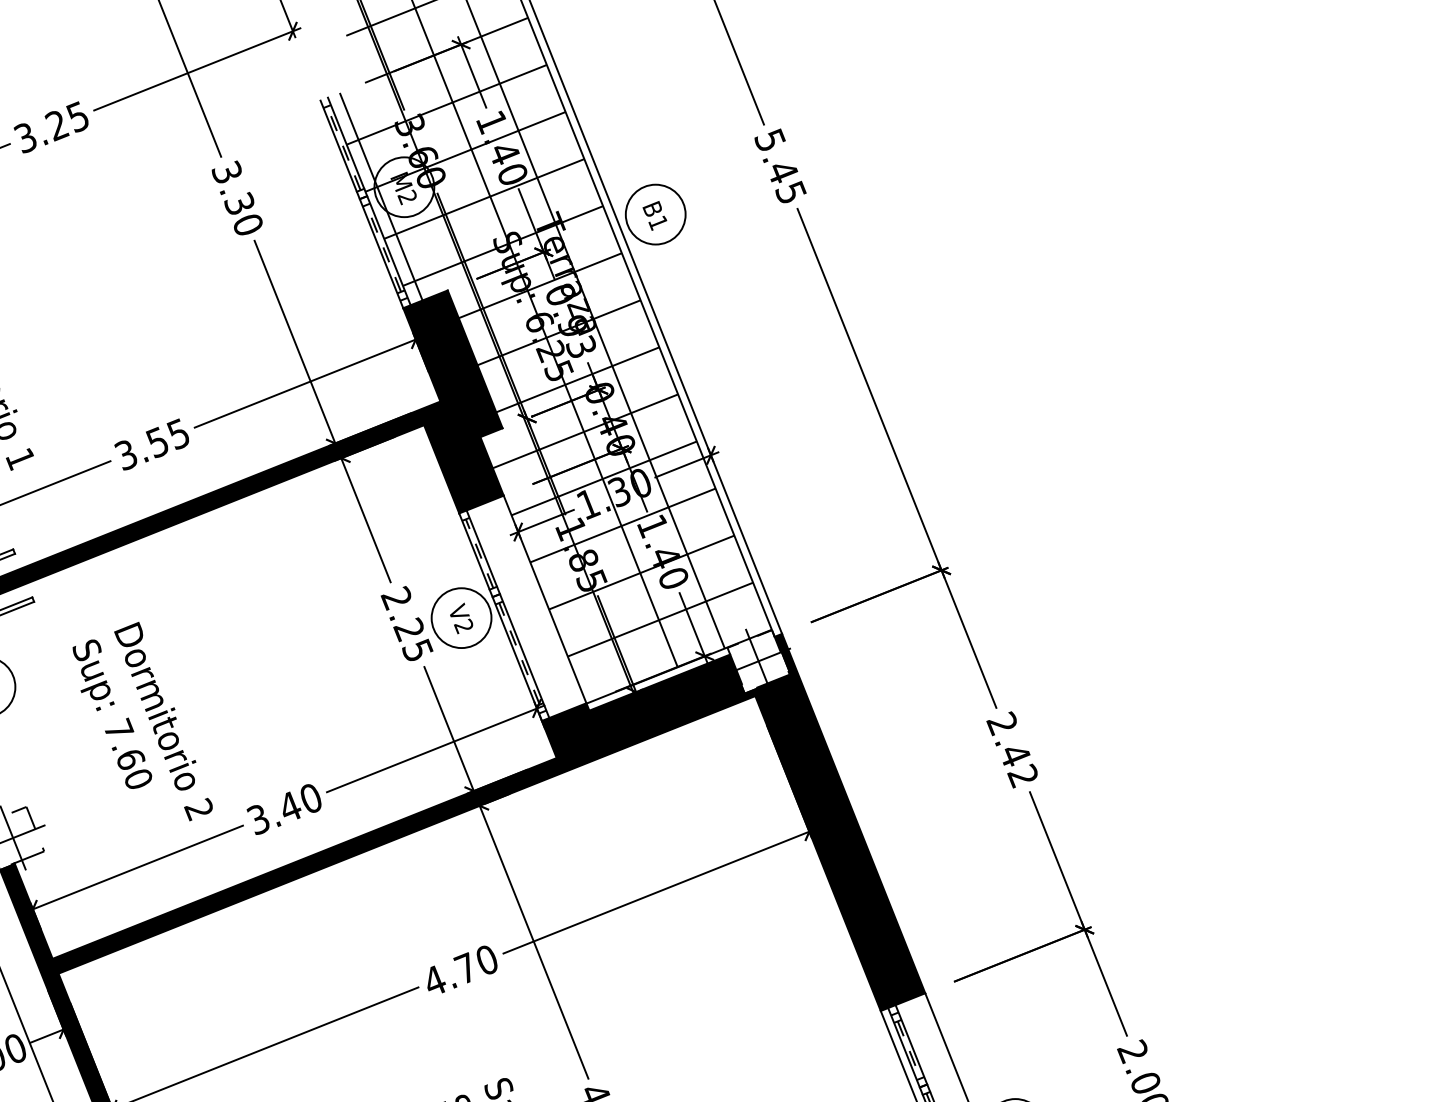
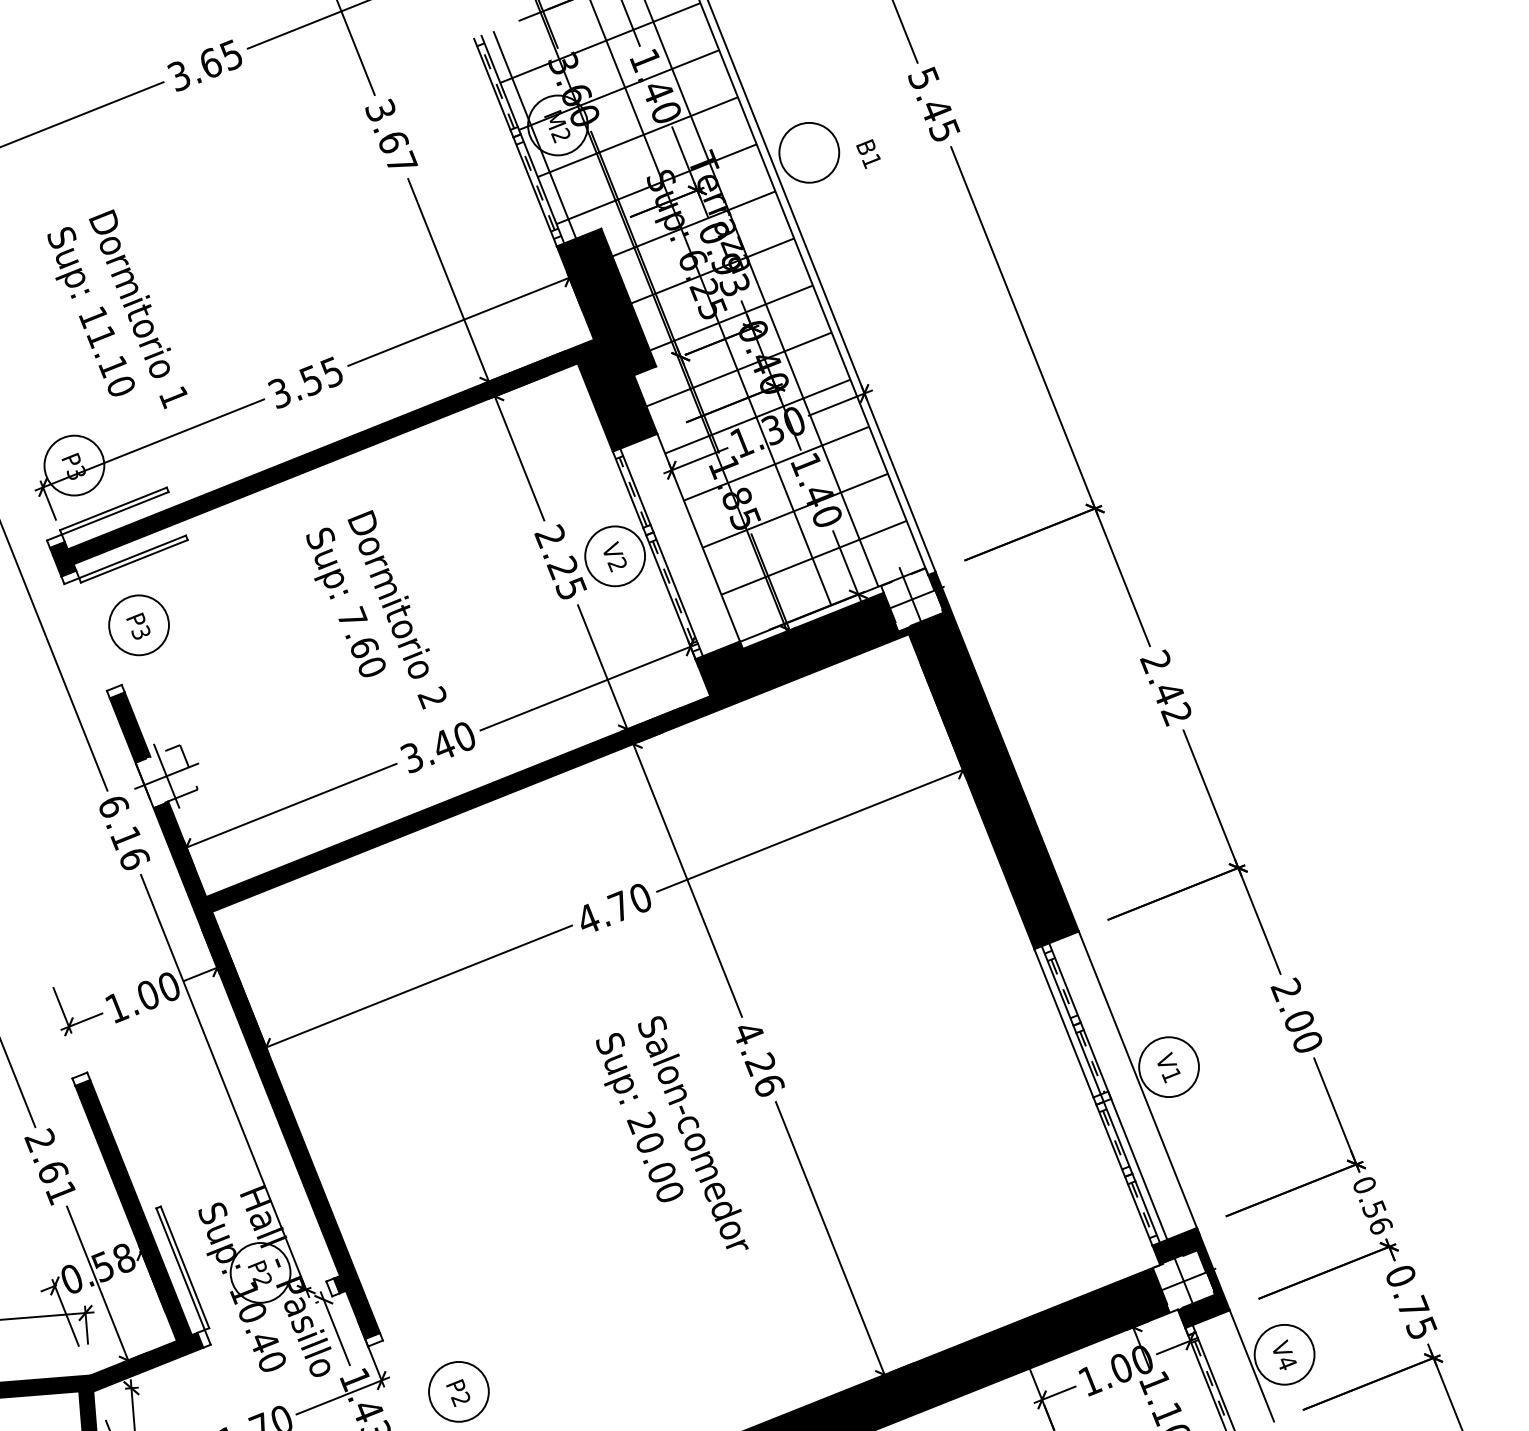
text: (56, 125) -> (210, 63), 3.25 -> 3.65
text: (244, 213) -> (398, 151), 3.30 -> 3.67
text: (654, 216) -> (868, 154), moved
text: (142, 721) -> (376, 609), moved

